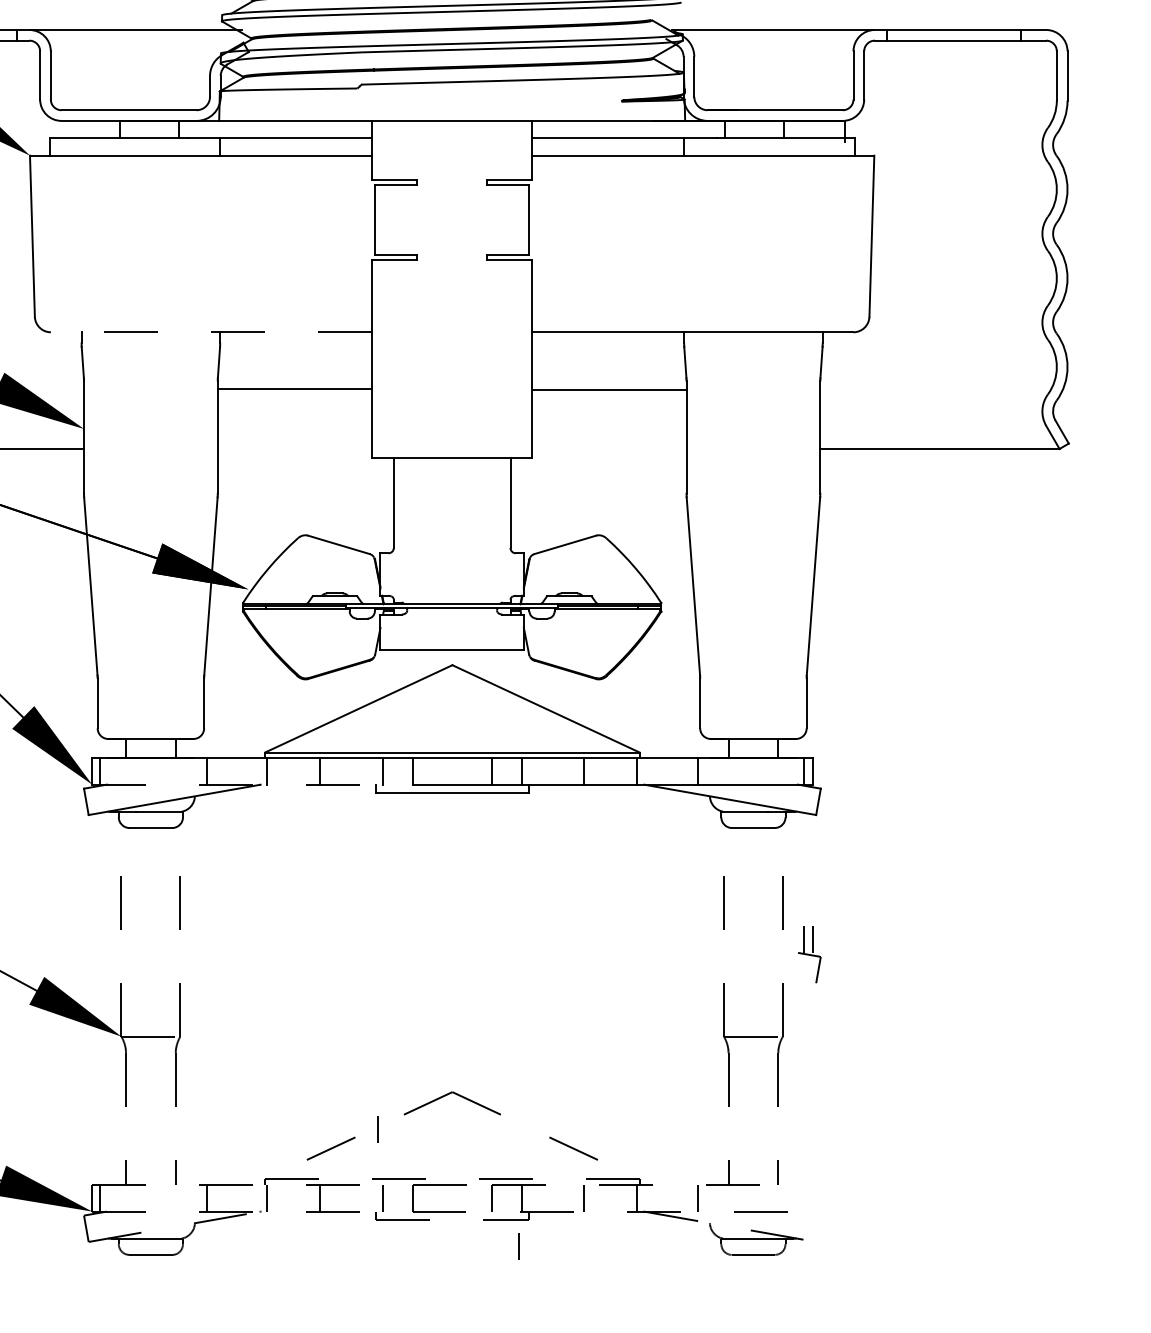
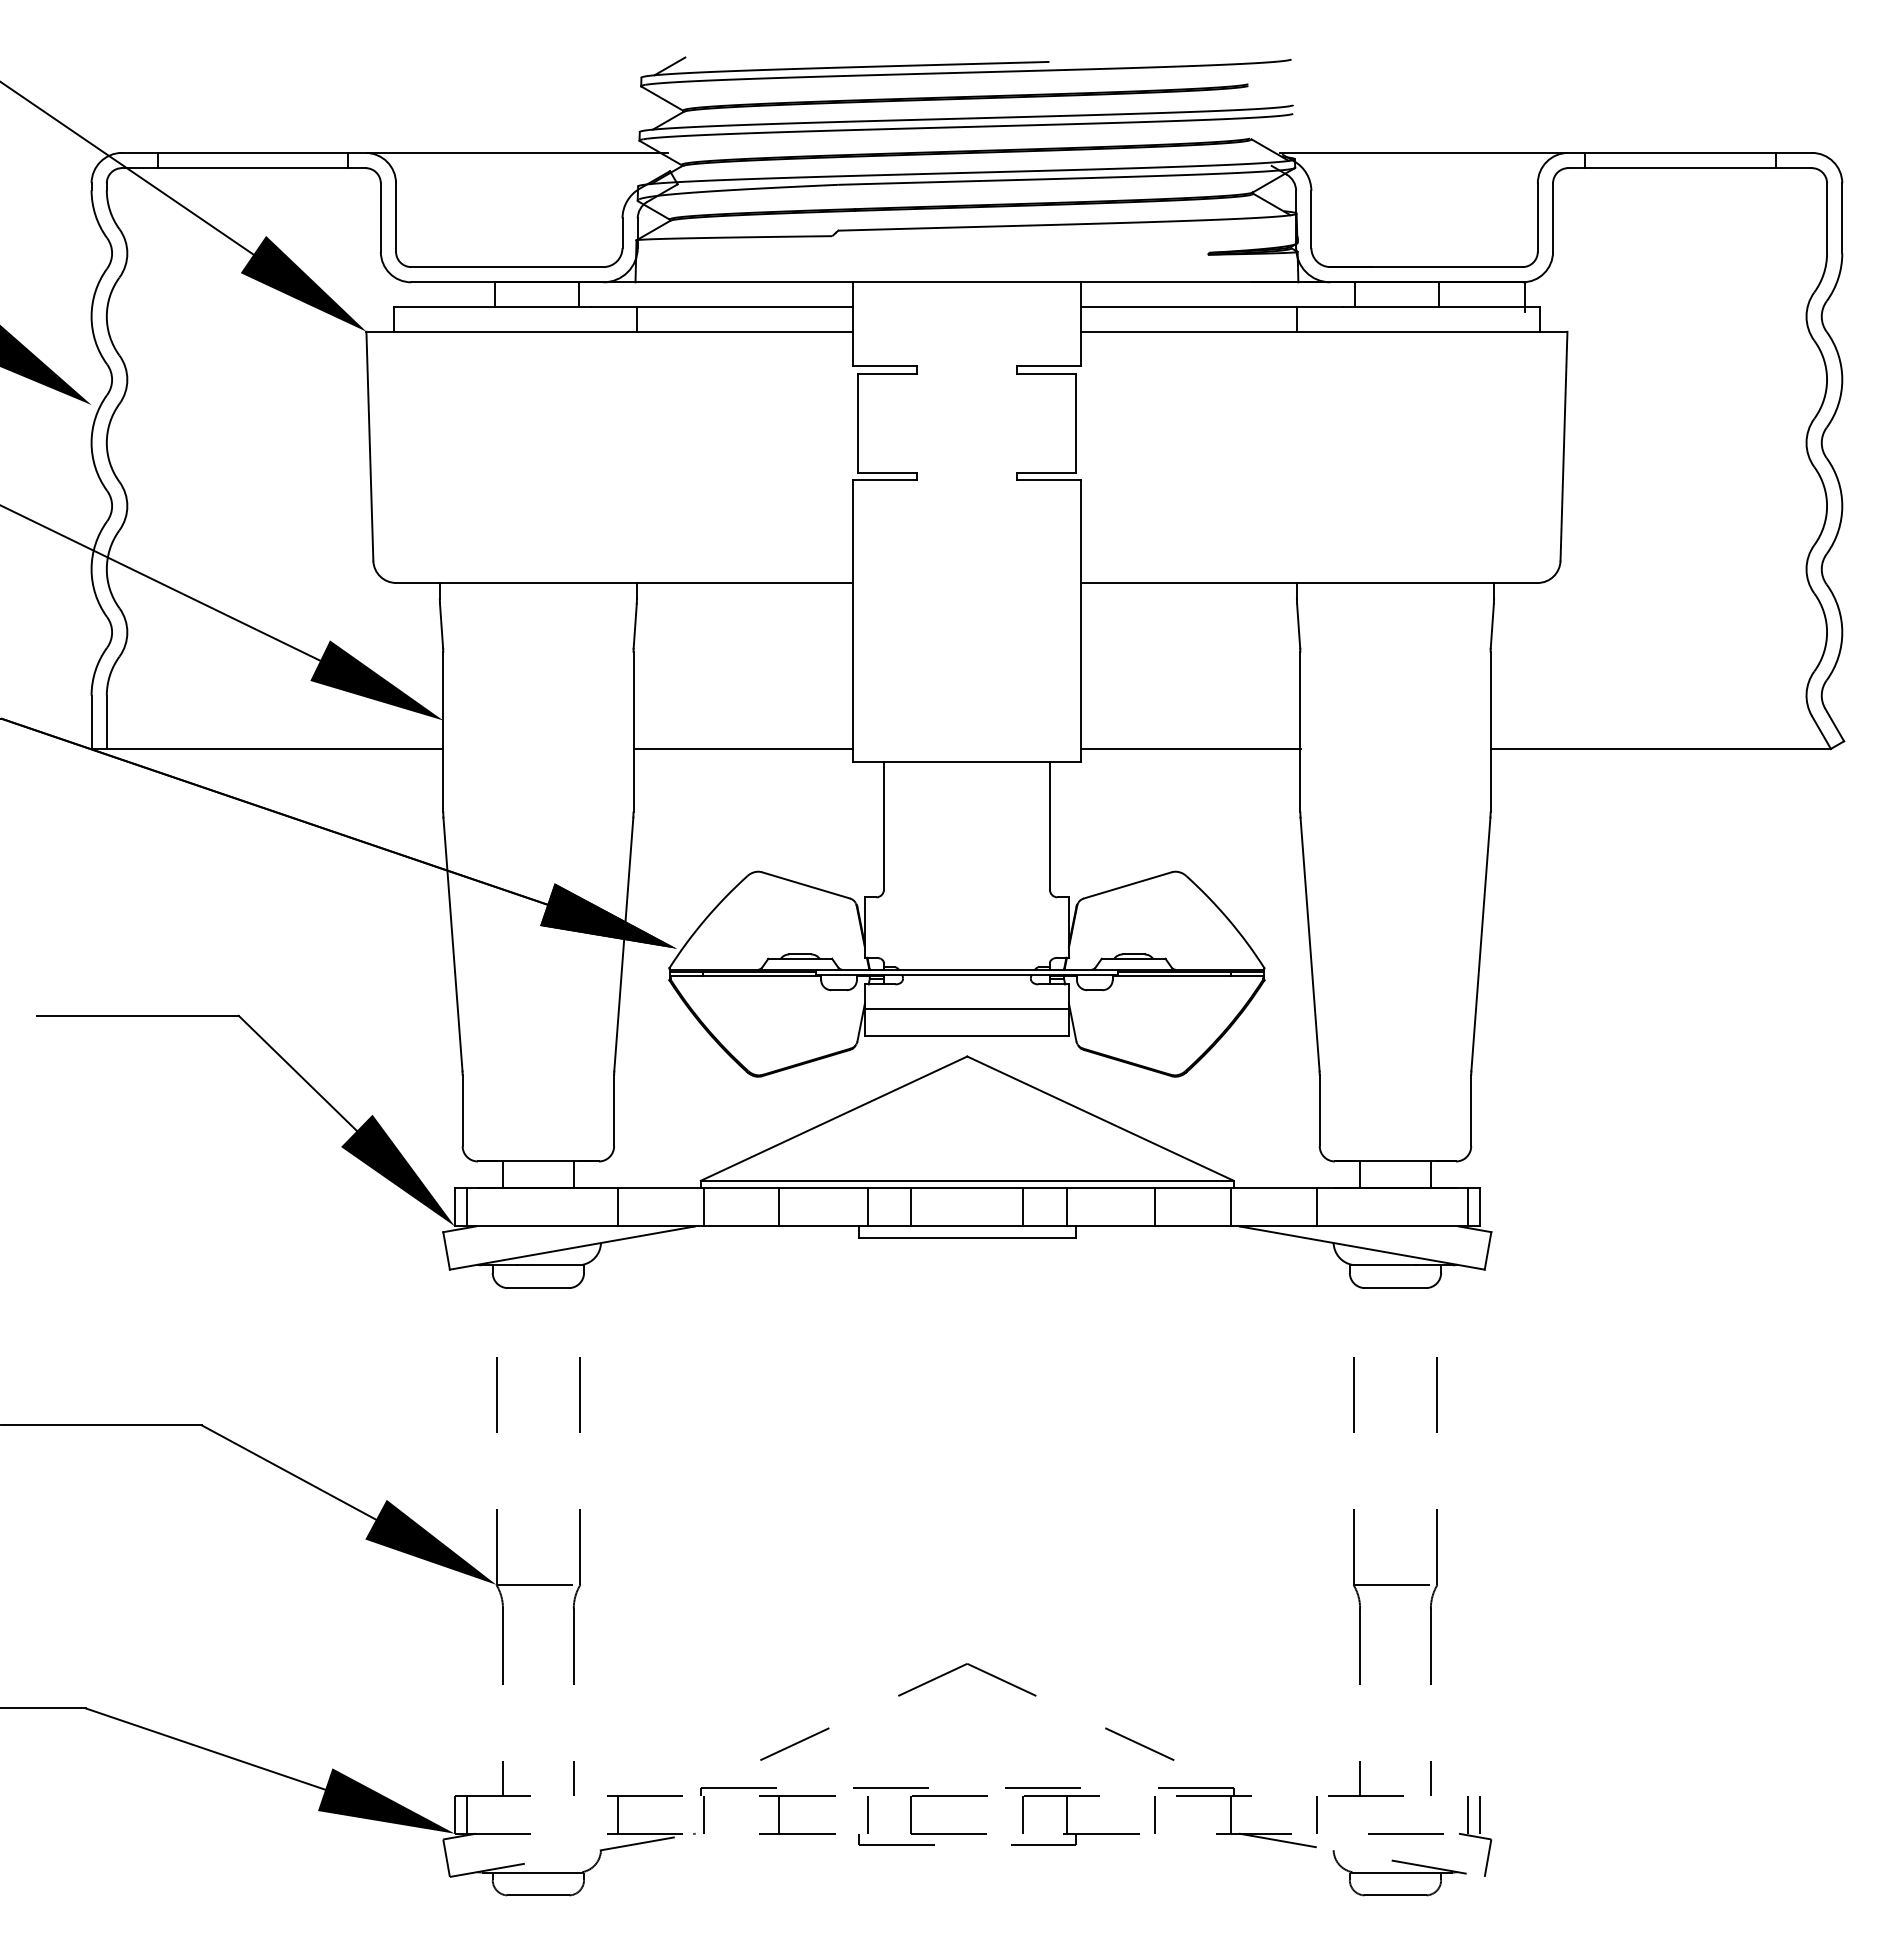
line: (210, 331) -> (623, 582), dashed -> solid
line: (294, 388) -> (742, 748), moved
line: (609, 389) -> (1190, 748), moved
line: (451, 631) -> (966, 1008), added
line: (252, 784) -> (682, 1226), dashed -> solid
part: (809, 954) -> (1475, 1836), moved
line: (378, 1129) -> (861, 1716), removed
line: (518, 1246) -> (1061, 1883), removed

